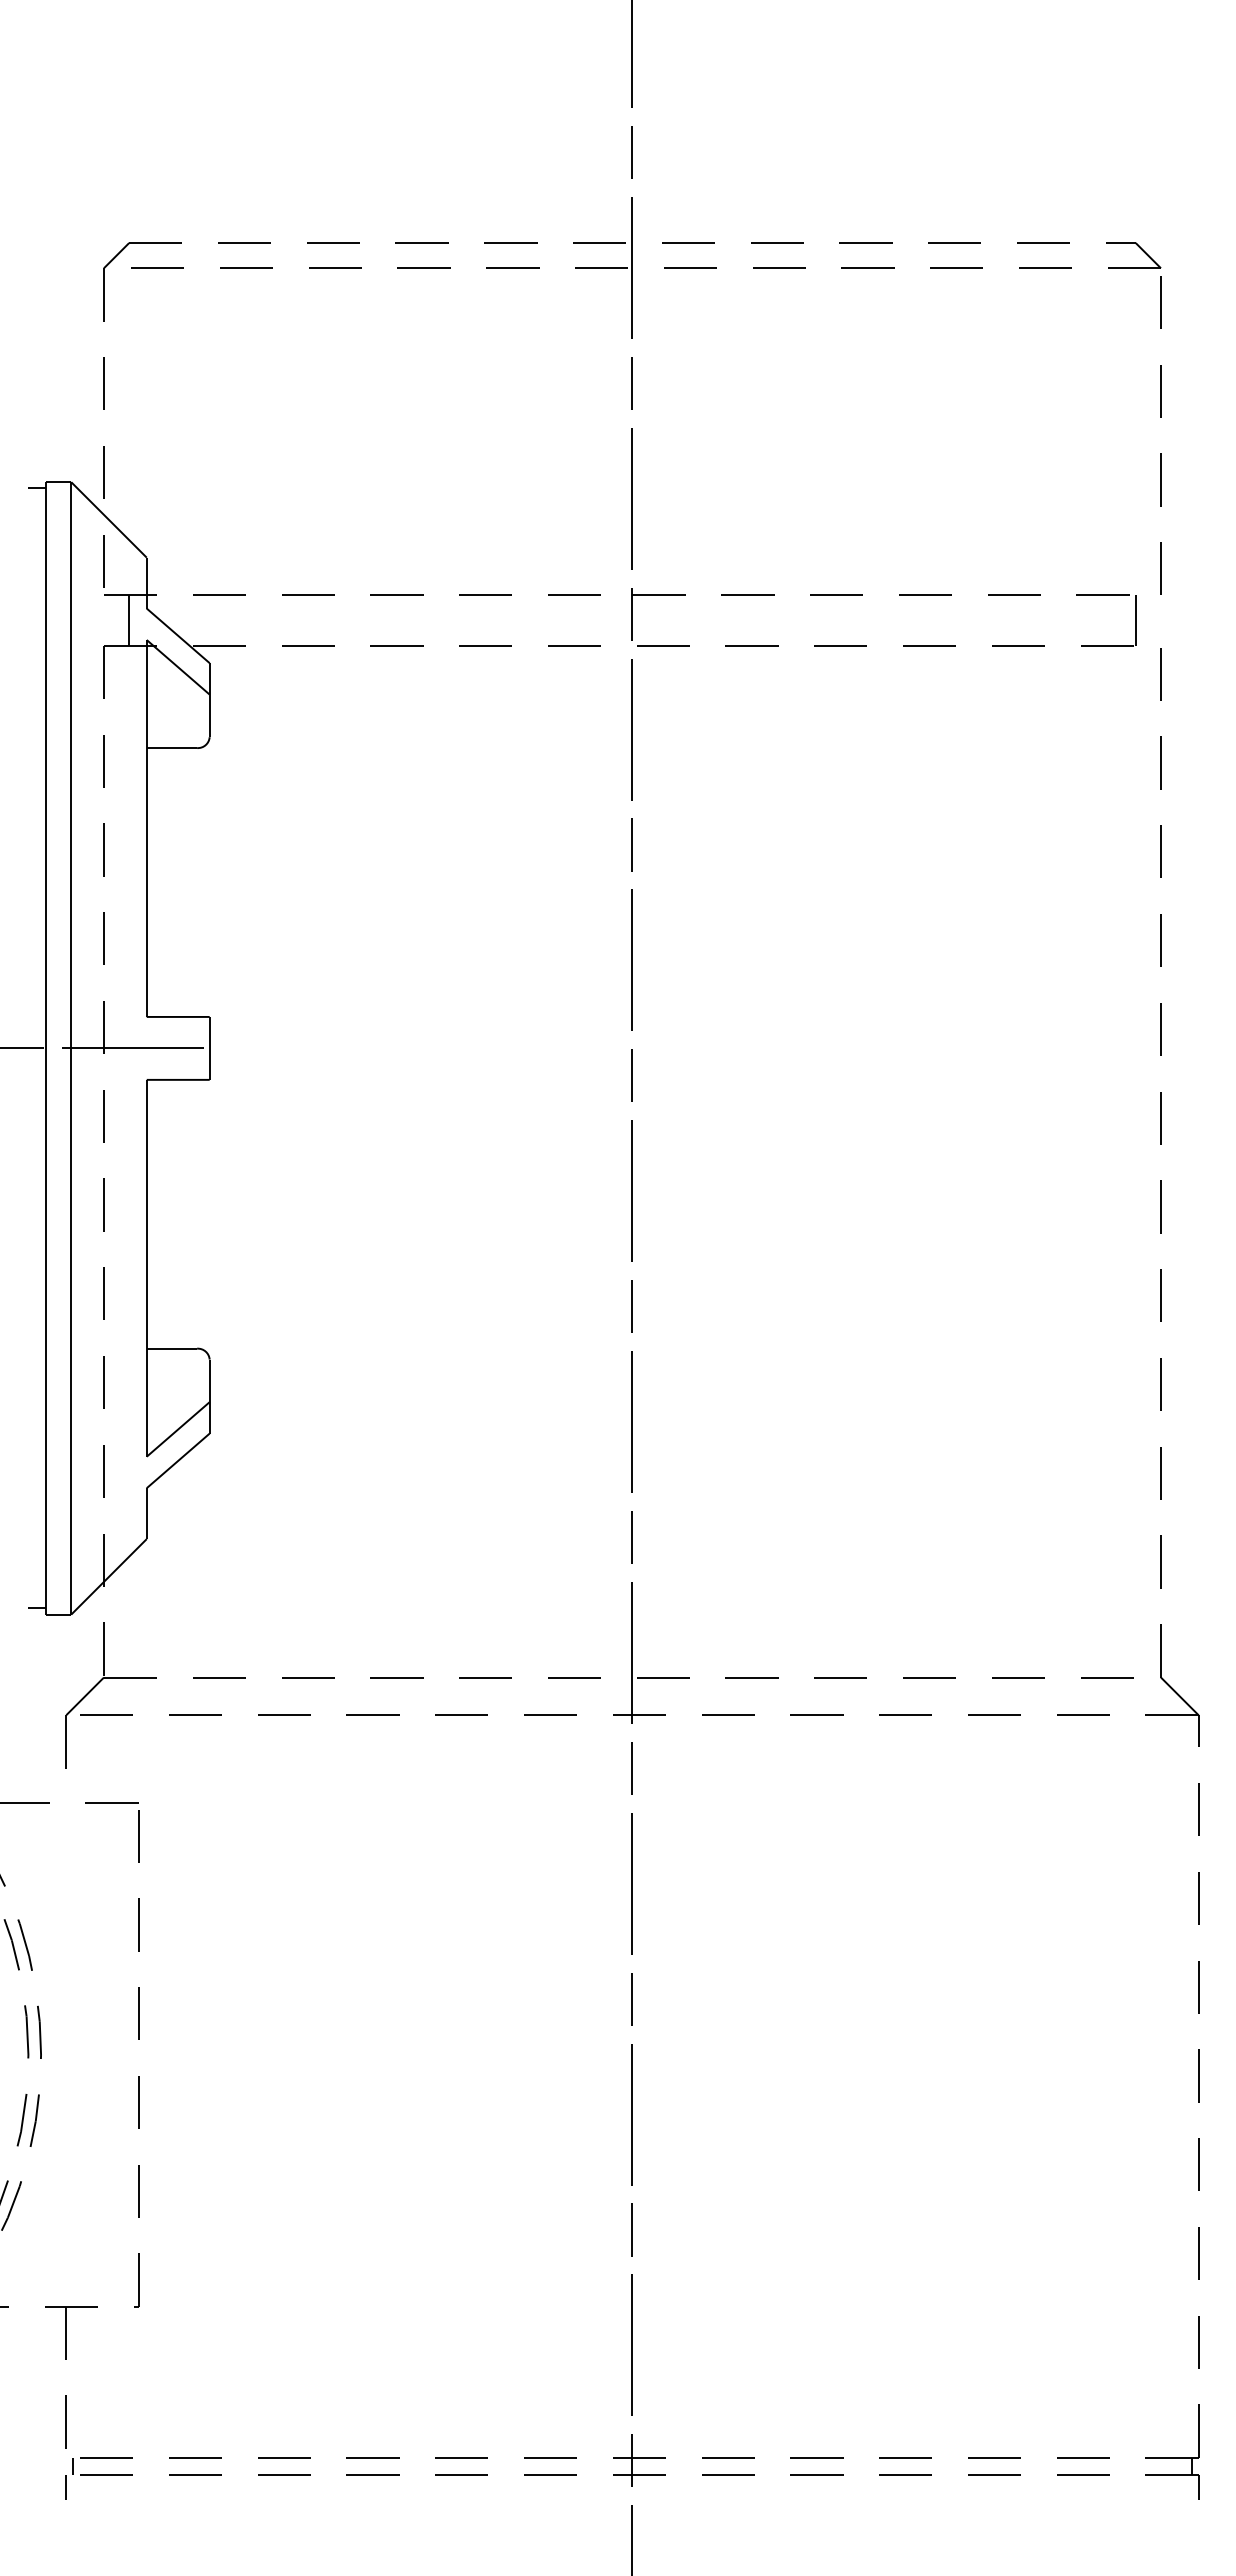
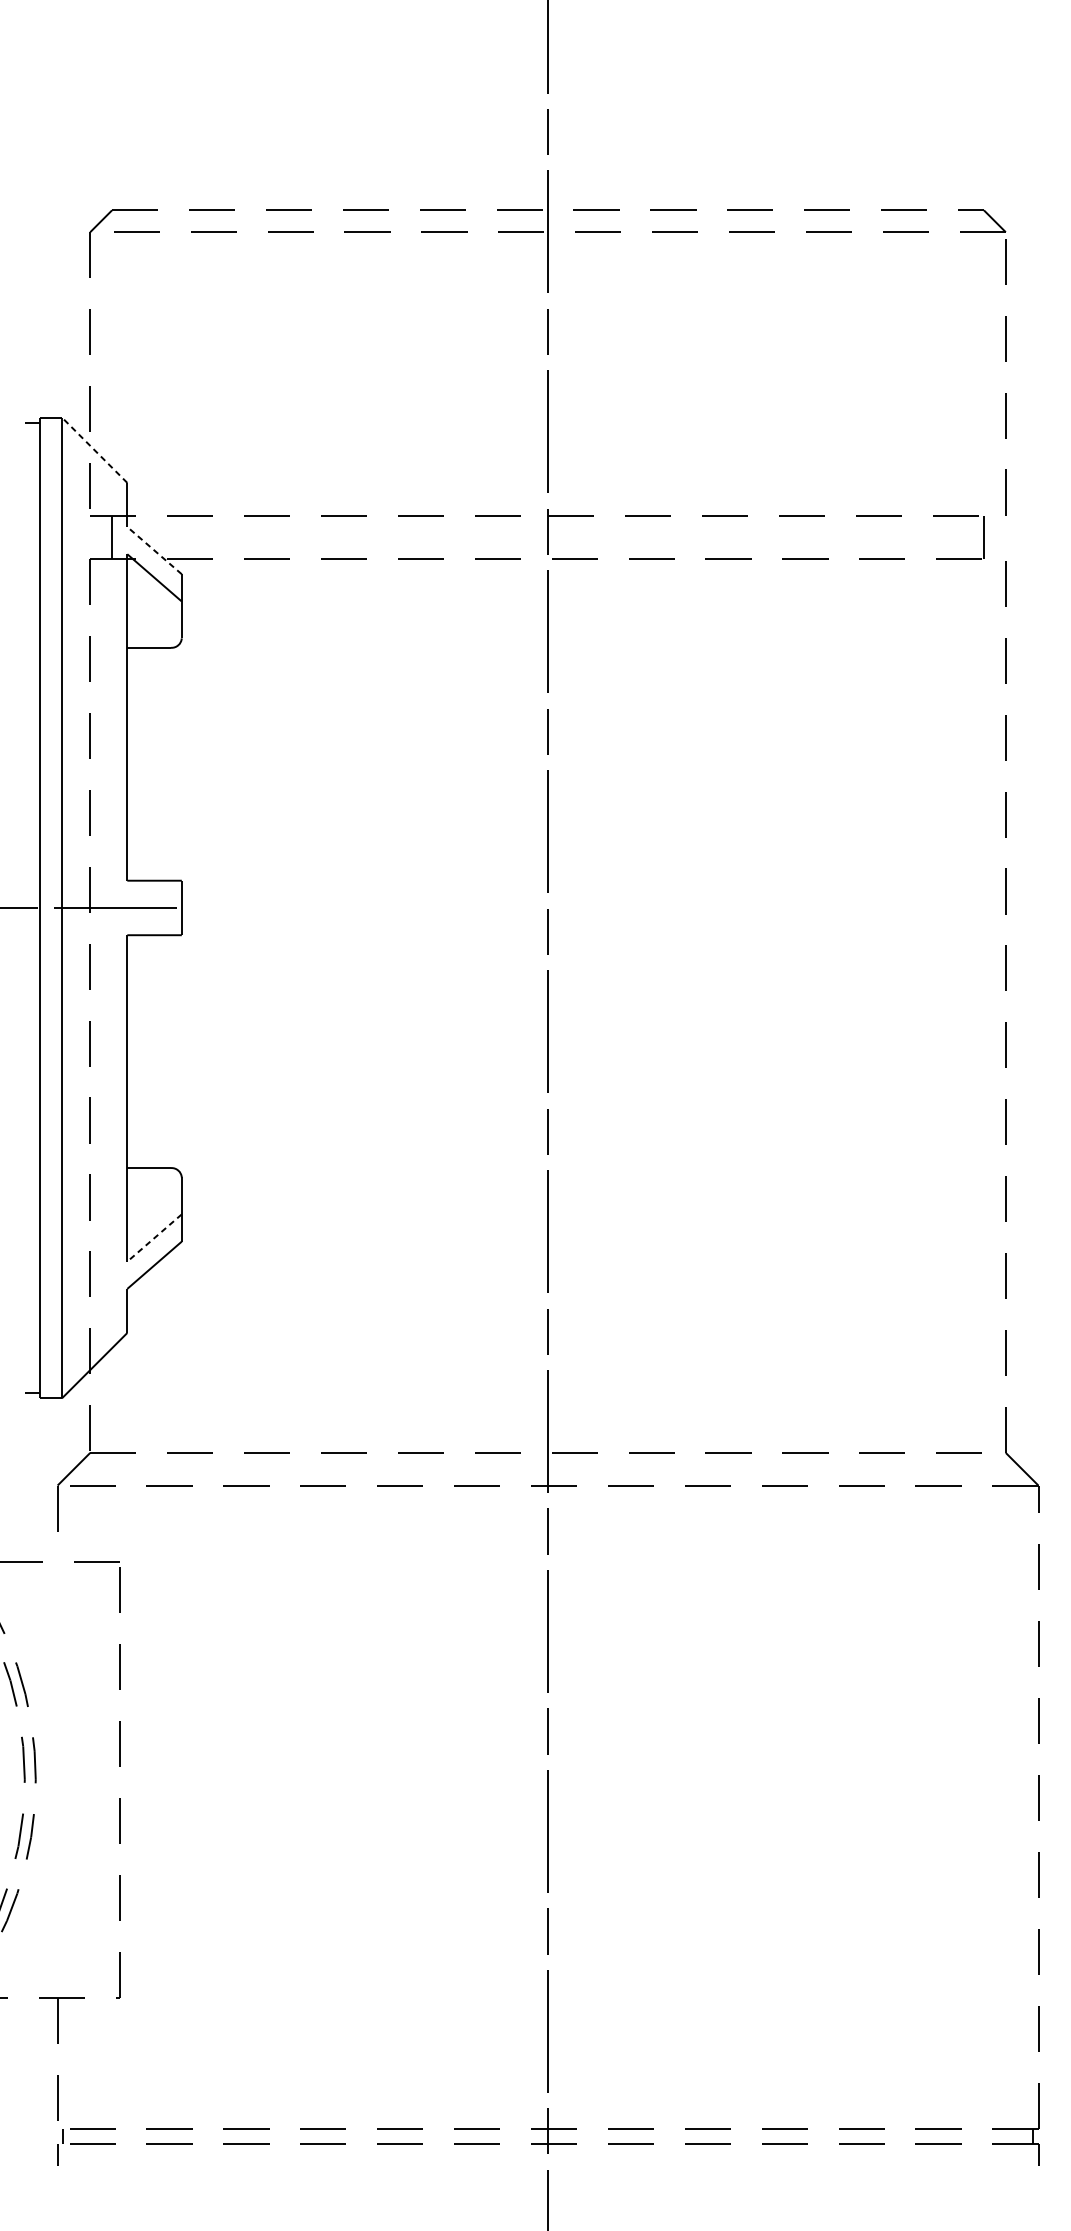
line: (108, 519) -> (94, 449), solid -> dashed
line: (178, 635) -> (154, 550), solid -> dashed
line: (178, 1429) -> (154, 1238), solid -> dashed

